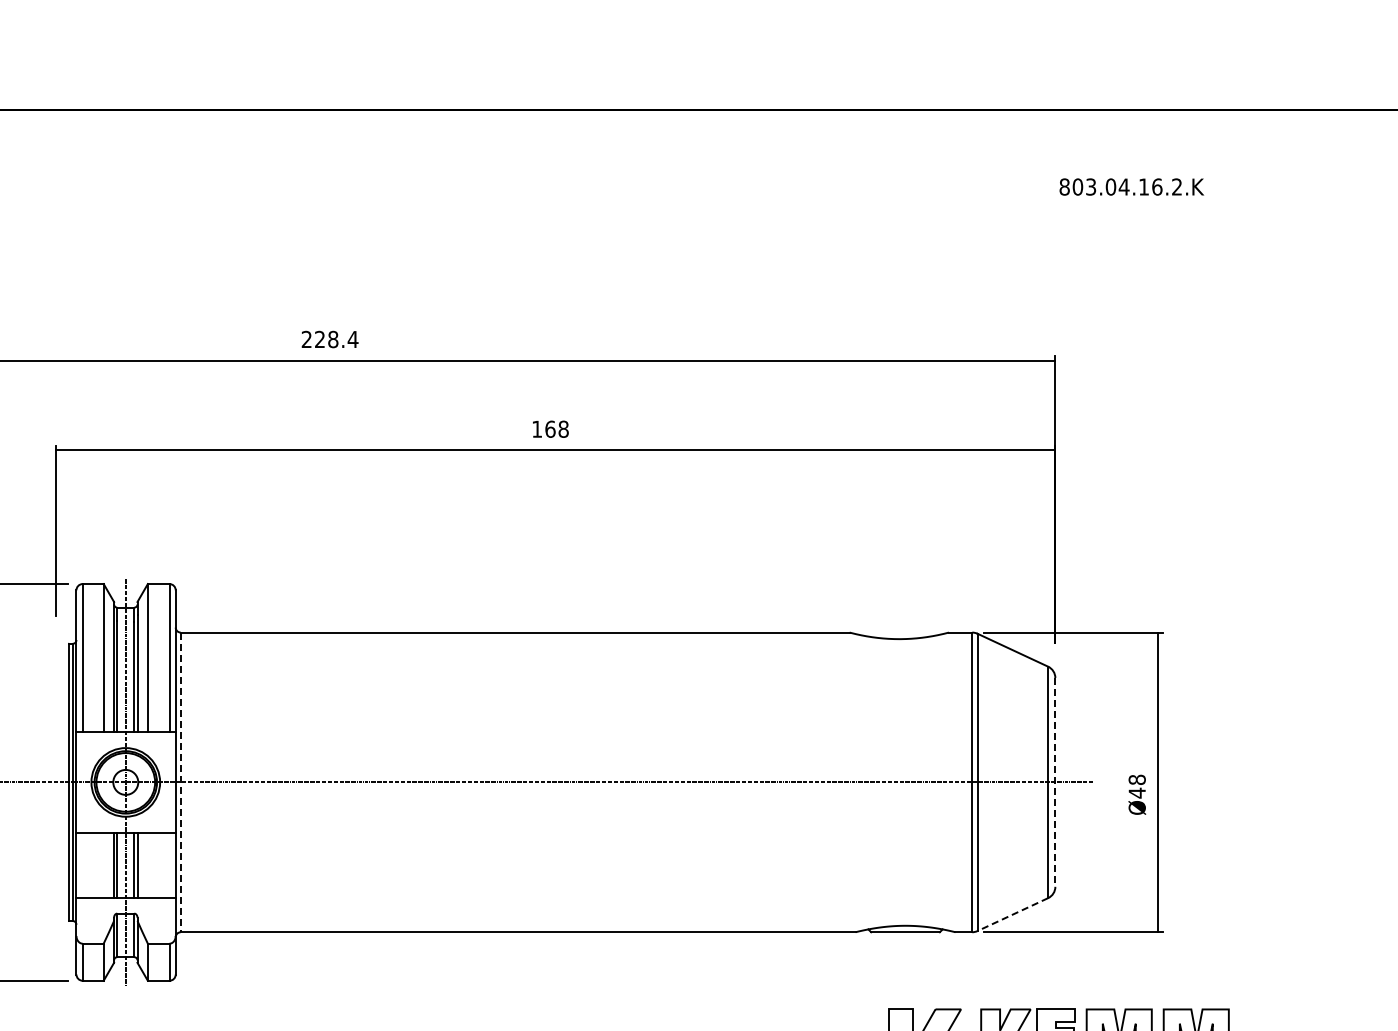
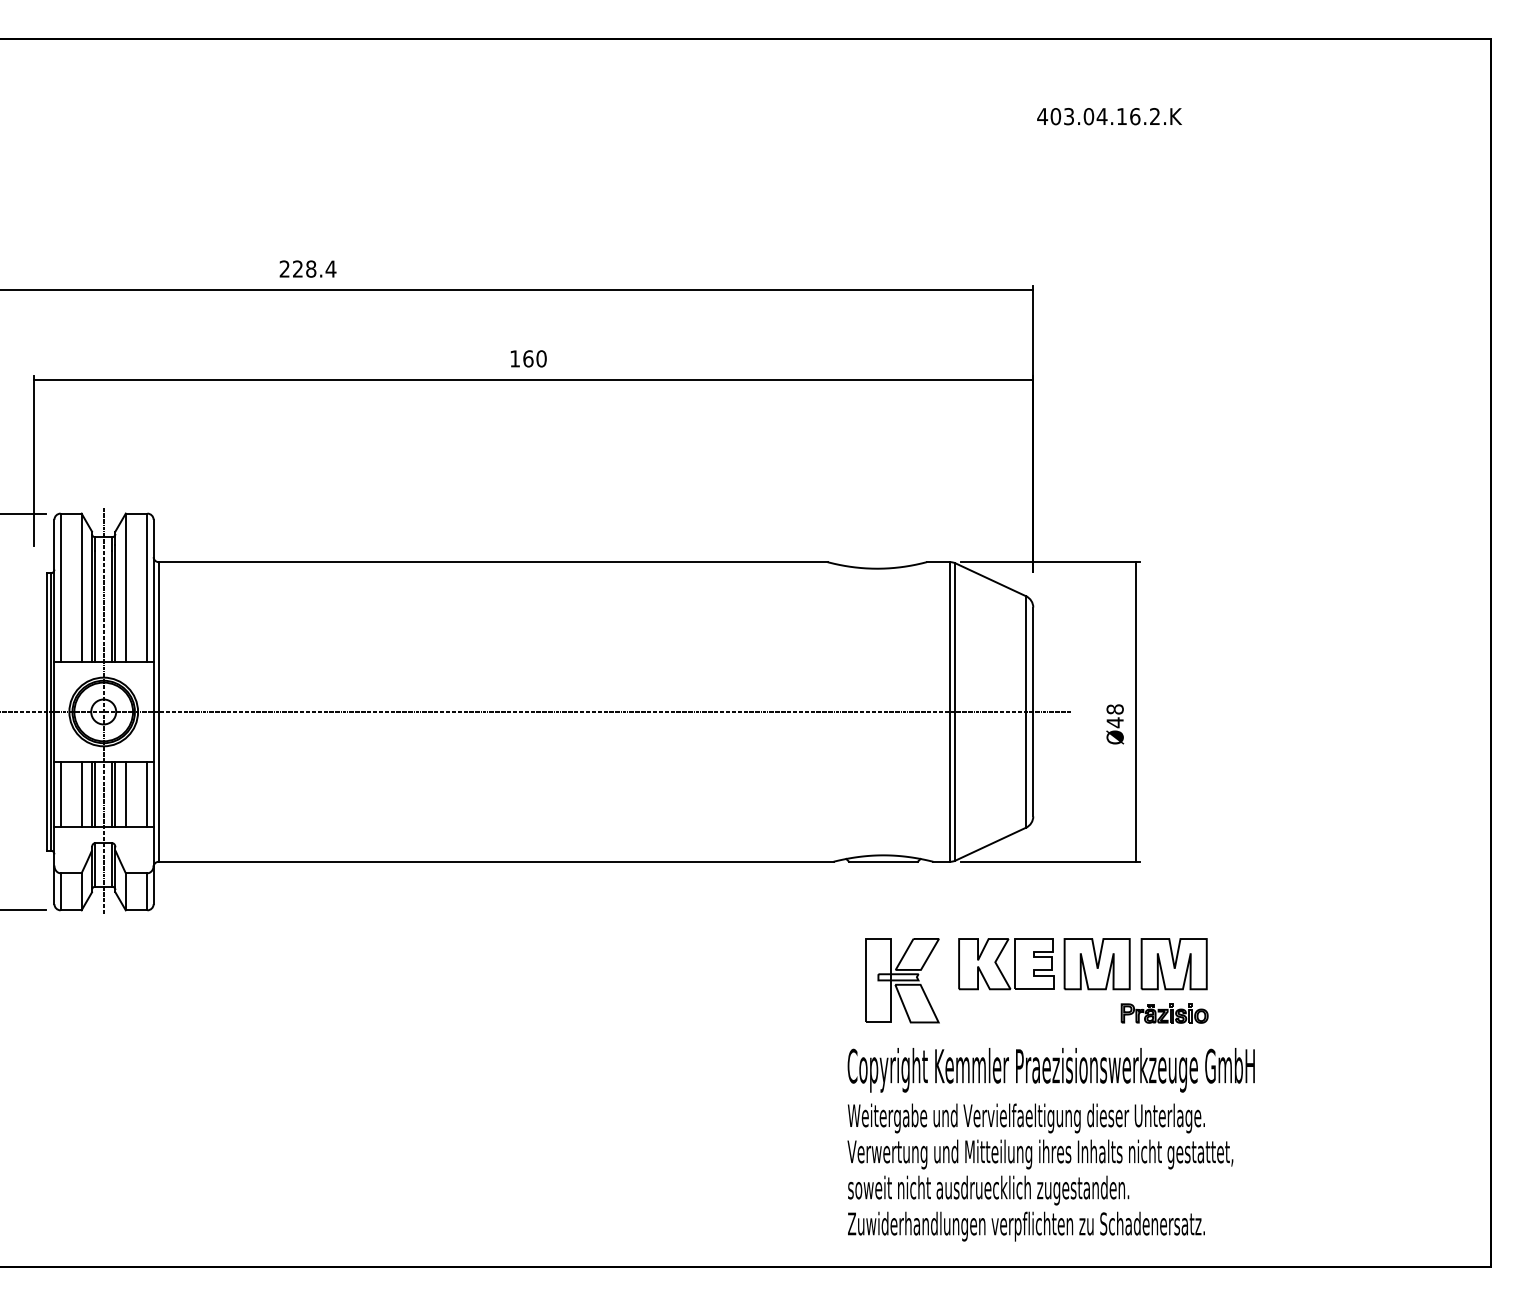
text: (1064, 186) -> (1042, 116), 803.04.16.2.K -> 403.04.16.2.K
text: (563, 428) -> (541, 358), 168 -> 160
line: (180, 781) -> (158, 711), dashed -> solid
line: (1055, 782) -> (1033, 712), dashed -> solid
line: (82, 864) -> (60, 794), added
line: (103, 864) -> (81, 794), added
line: (147, 864) -> (125, 794), added
line: (169, 864) -> (147, 794), added
line: (1012, 914) -> (990, 844), dashed -> solid

